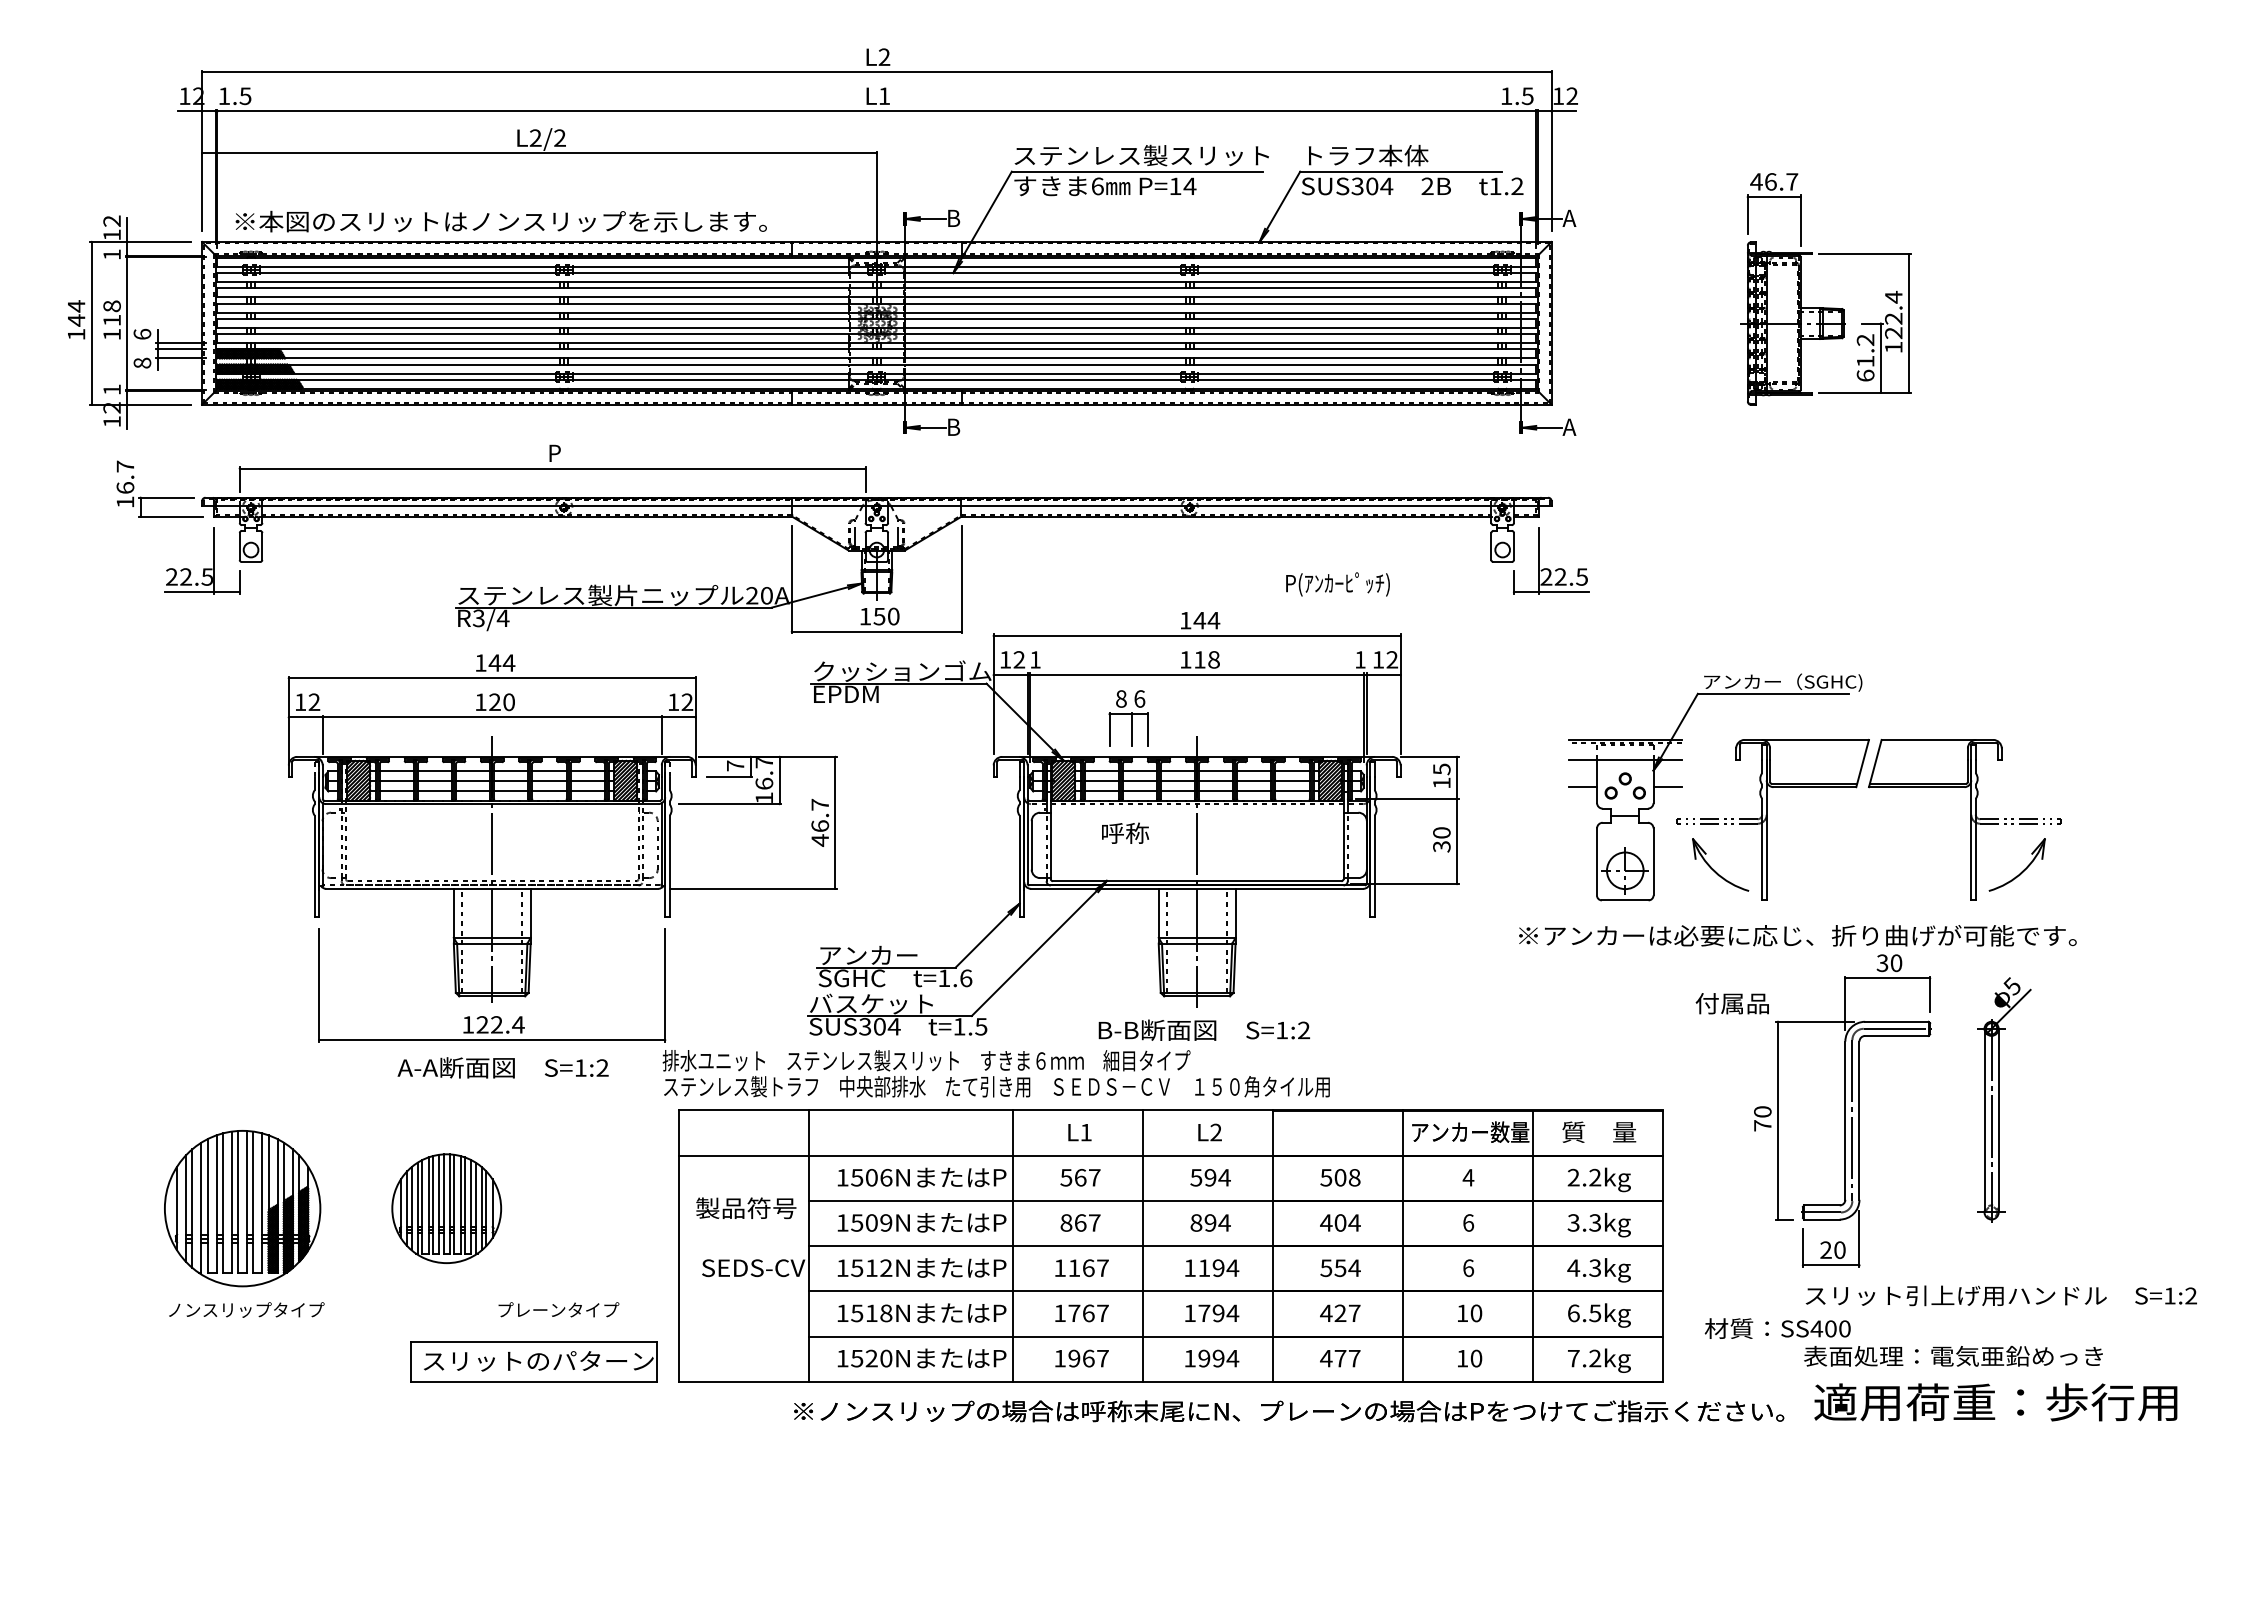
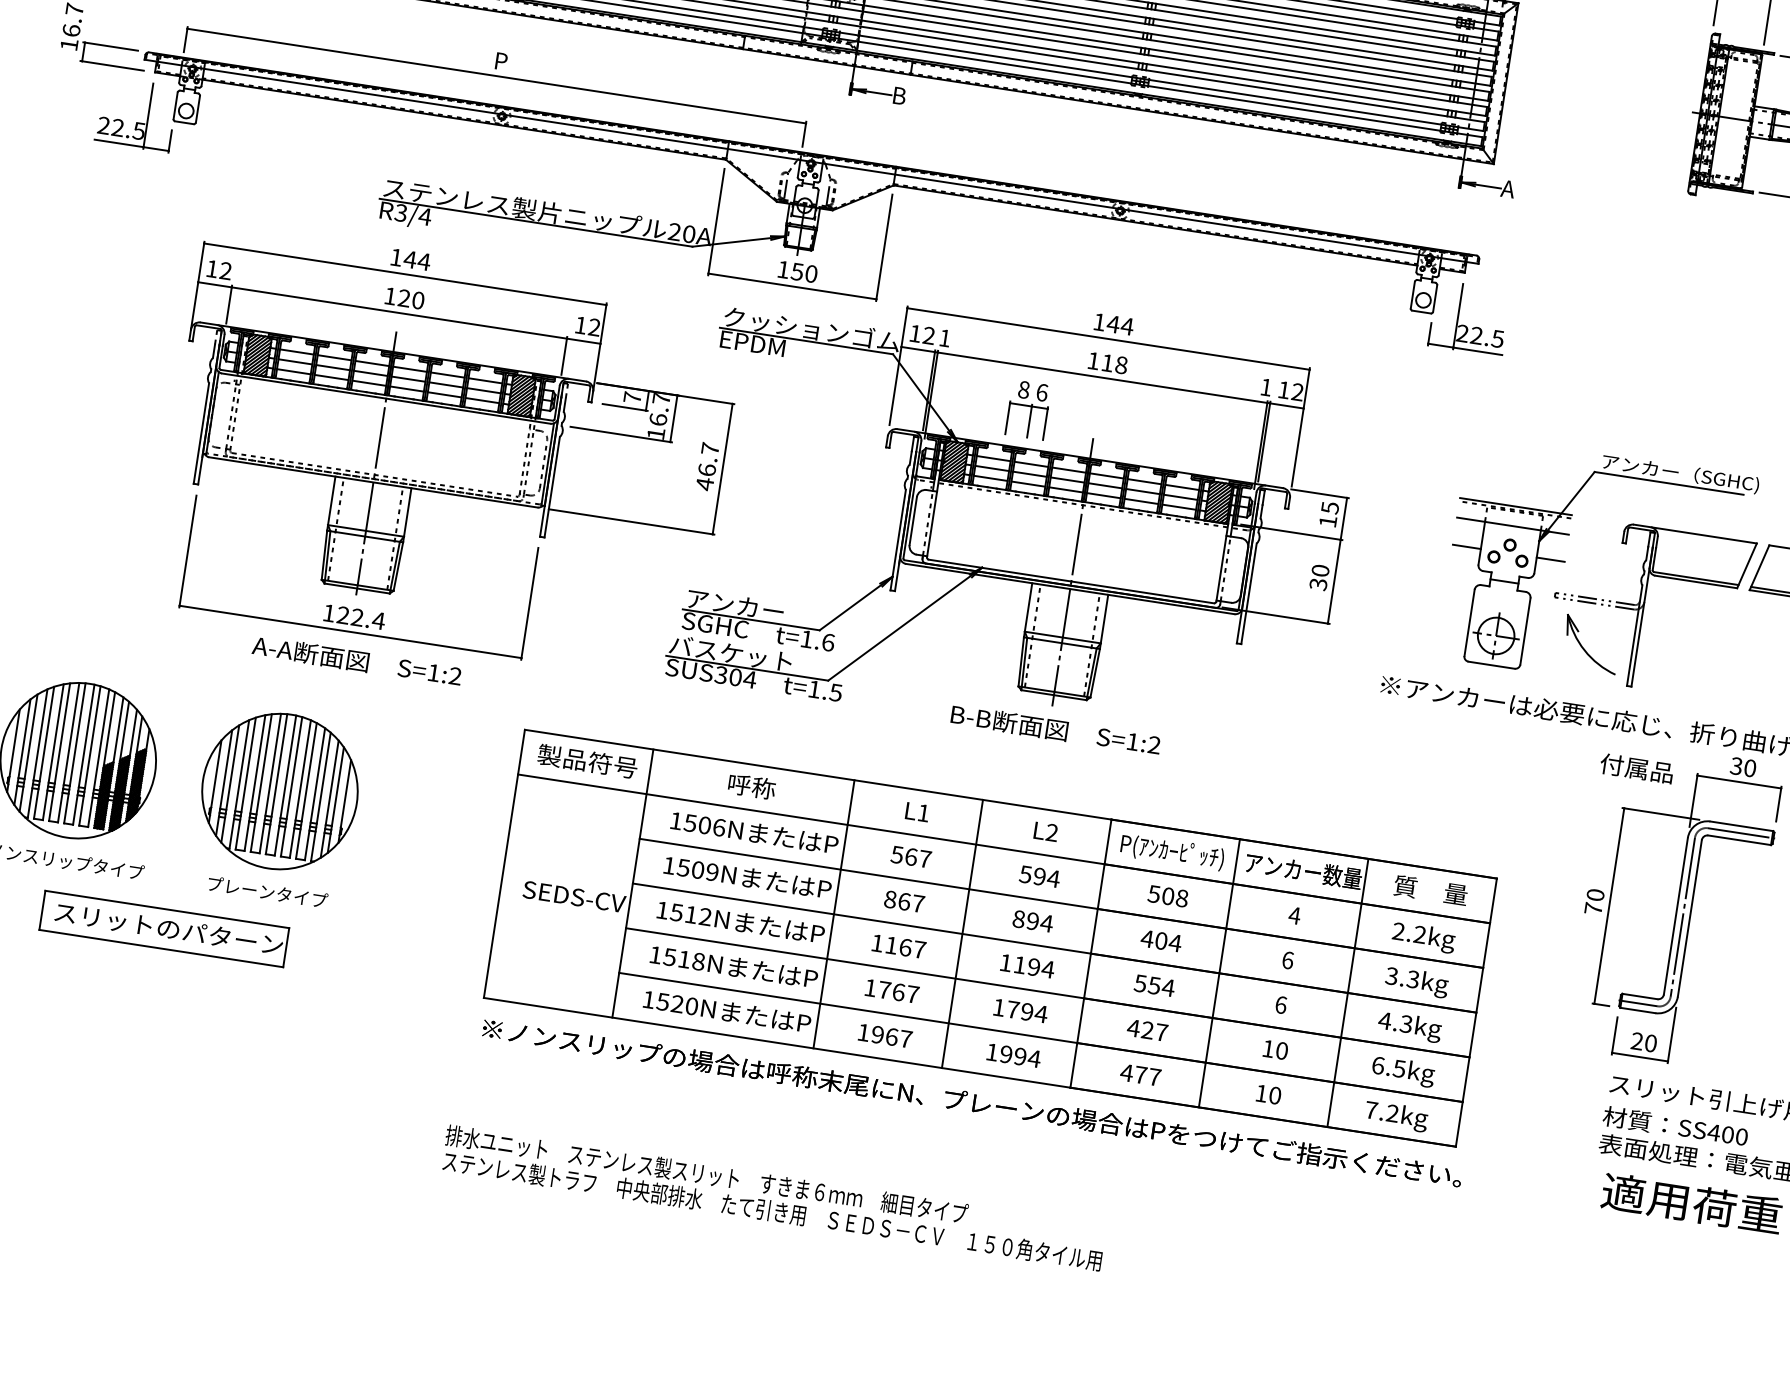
text: (1337, 584) -> (1171, 852), moved
text: (1125, 832) -> (752, 785), moved
text: (1731, 1003) -> (1635, 768), moved
text: (995, 1073) -> (773, 1197), moved
text: (746, 1207) -> (588, 760), moved
part: (446, 1208) -> (279, 791), size x1.43
text: (558, 1309) -> (267, 891), moved
text: (1777, 1328) -> (1675, 1126), moved
part: (533, 1361) -> (163, 928), moved
text: (1289, 1411) -> (972, 1102), moved

